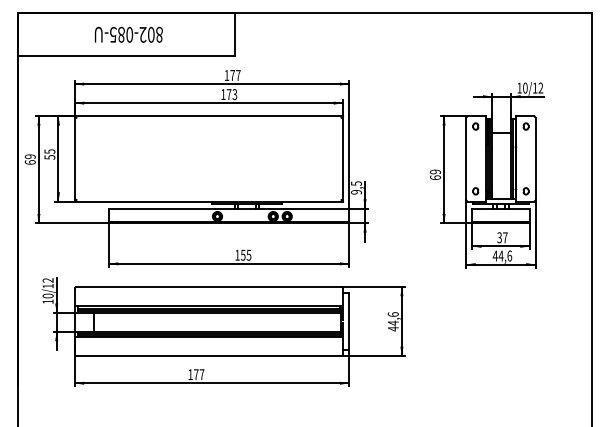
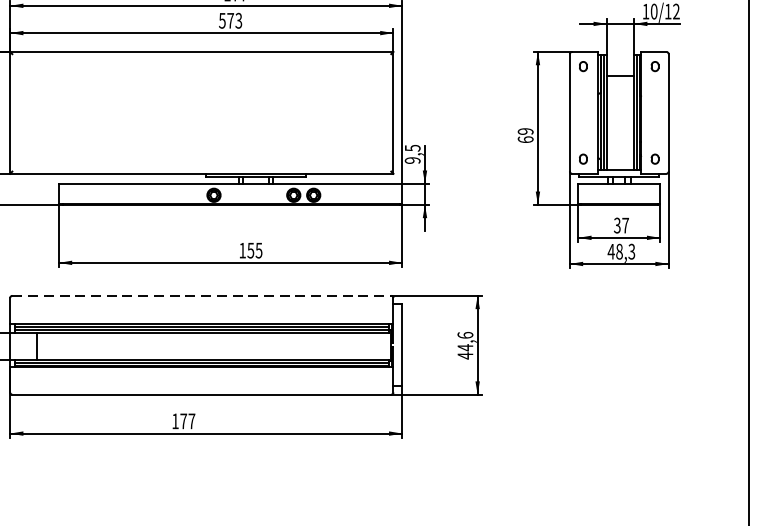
text: (223, 94) -> (222, 20), 173 -> 573
text: (505, 255) -> (625, 250), 44,6 -> 48,3
line: (208, 286) -> (201, 295), solid -> dashed

